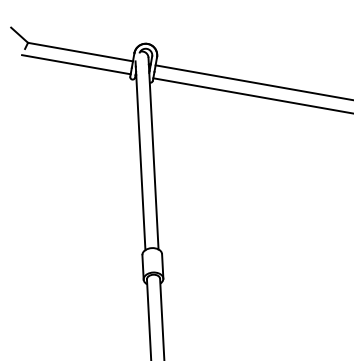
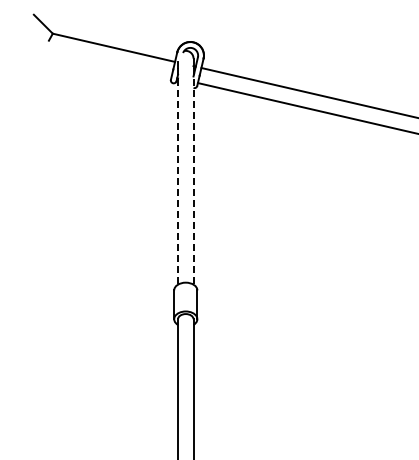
line: (76, 63) -> (108, 61), removed
line: (153, 158) -> (193, 177), solid -> dashed
line: (141, 159) -> (178, 177), solid -> dashed

